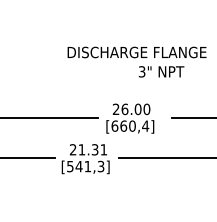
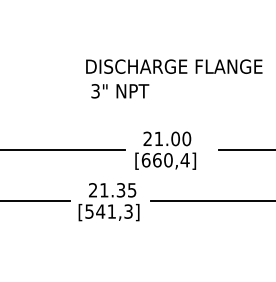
text: (161, 71) -> (120, 90), moved
text: (124, 109) -> (158, 139), 26.00 -> 21.00
text: (103, 149) -> (131, 189), 21.31 -> 21.35

